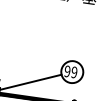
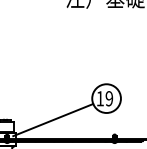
text: (66, 71) -> (99, 98), 99 -> 19

